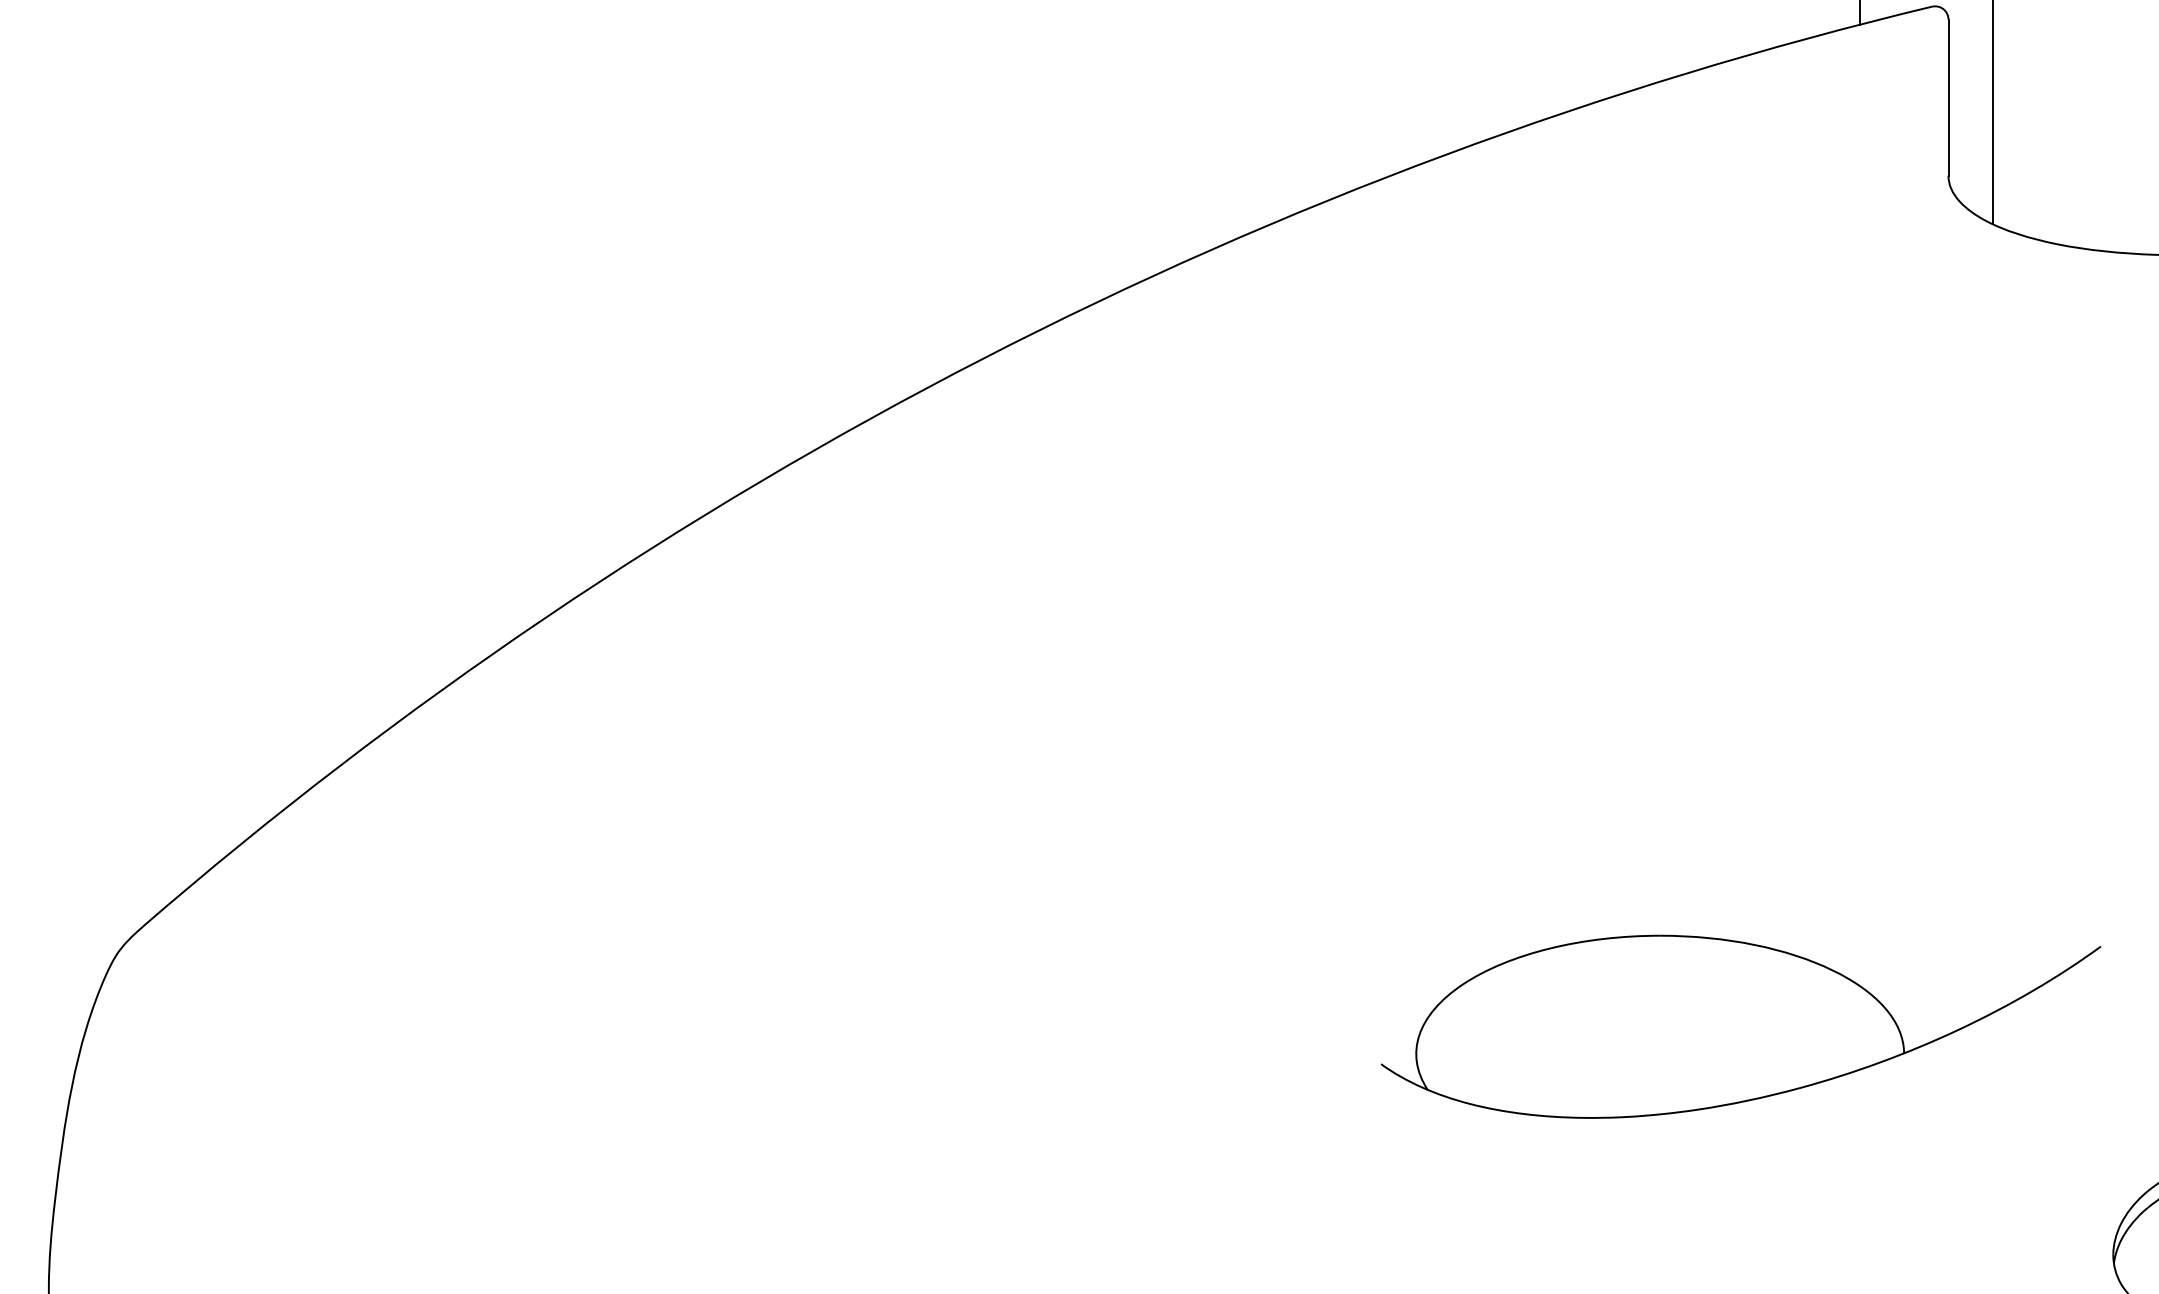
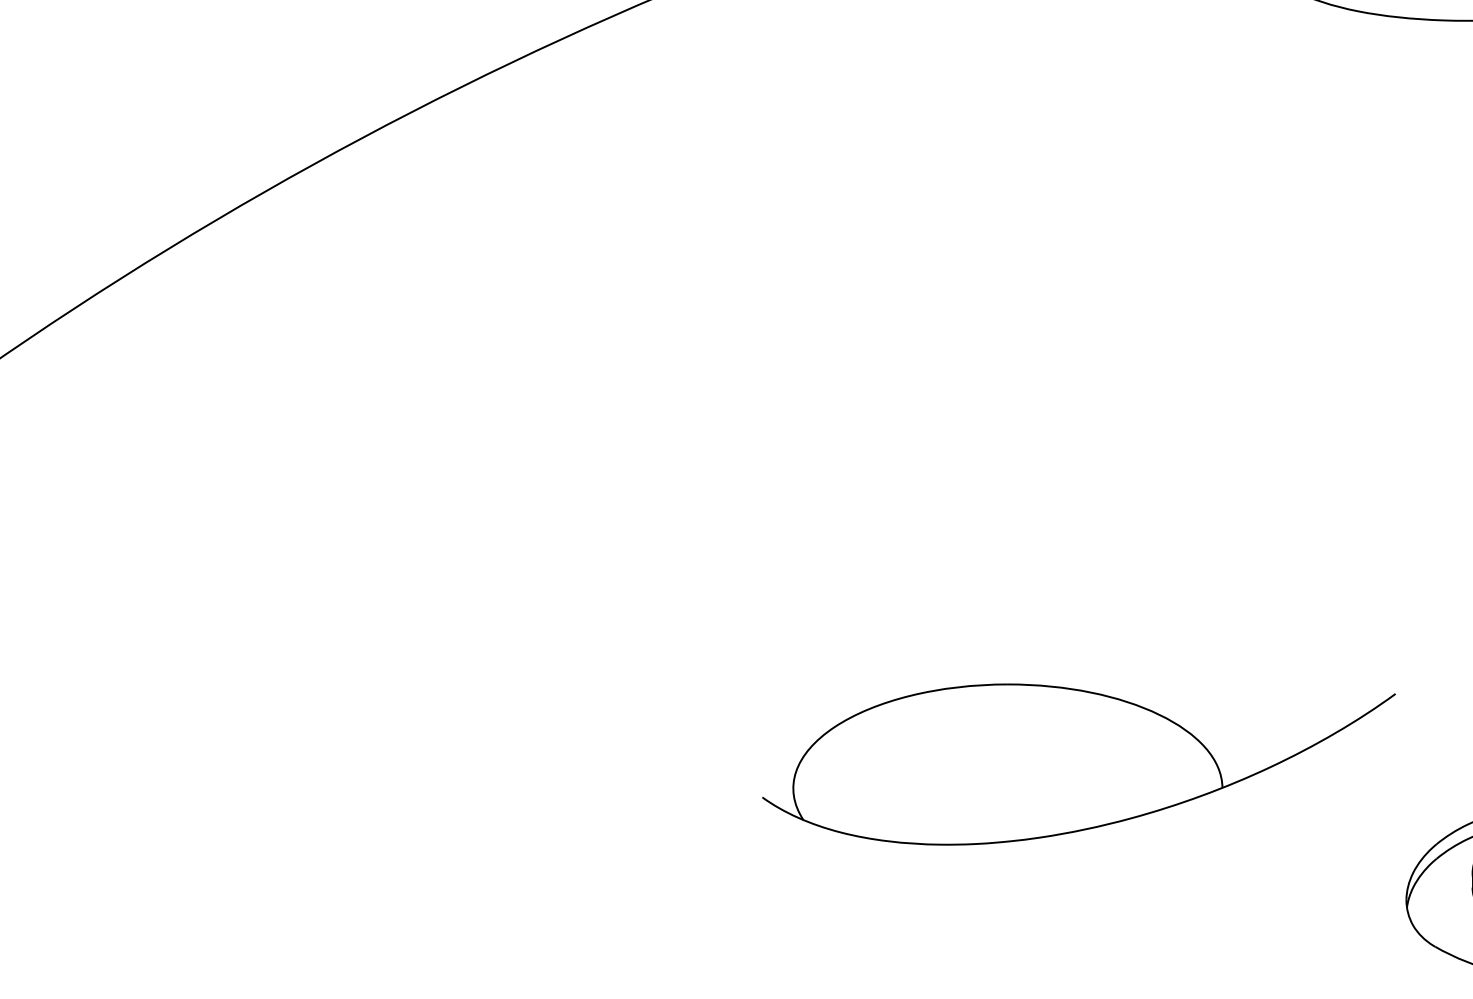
part: (1740, 1026) -> (1078, 764), moved

